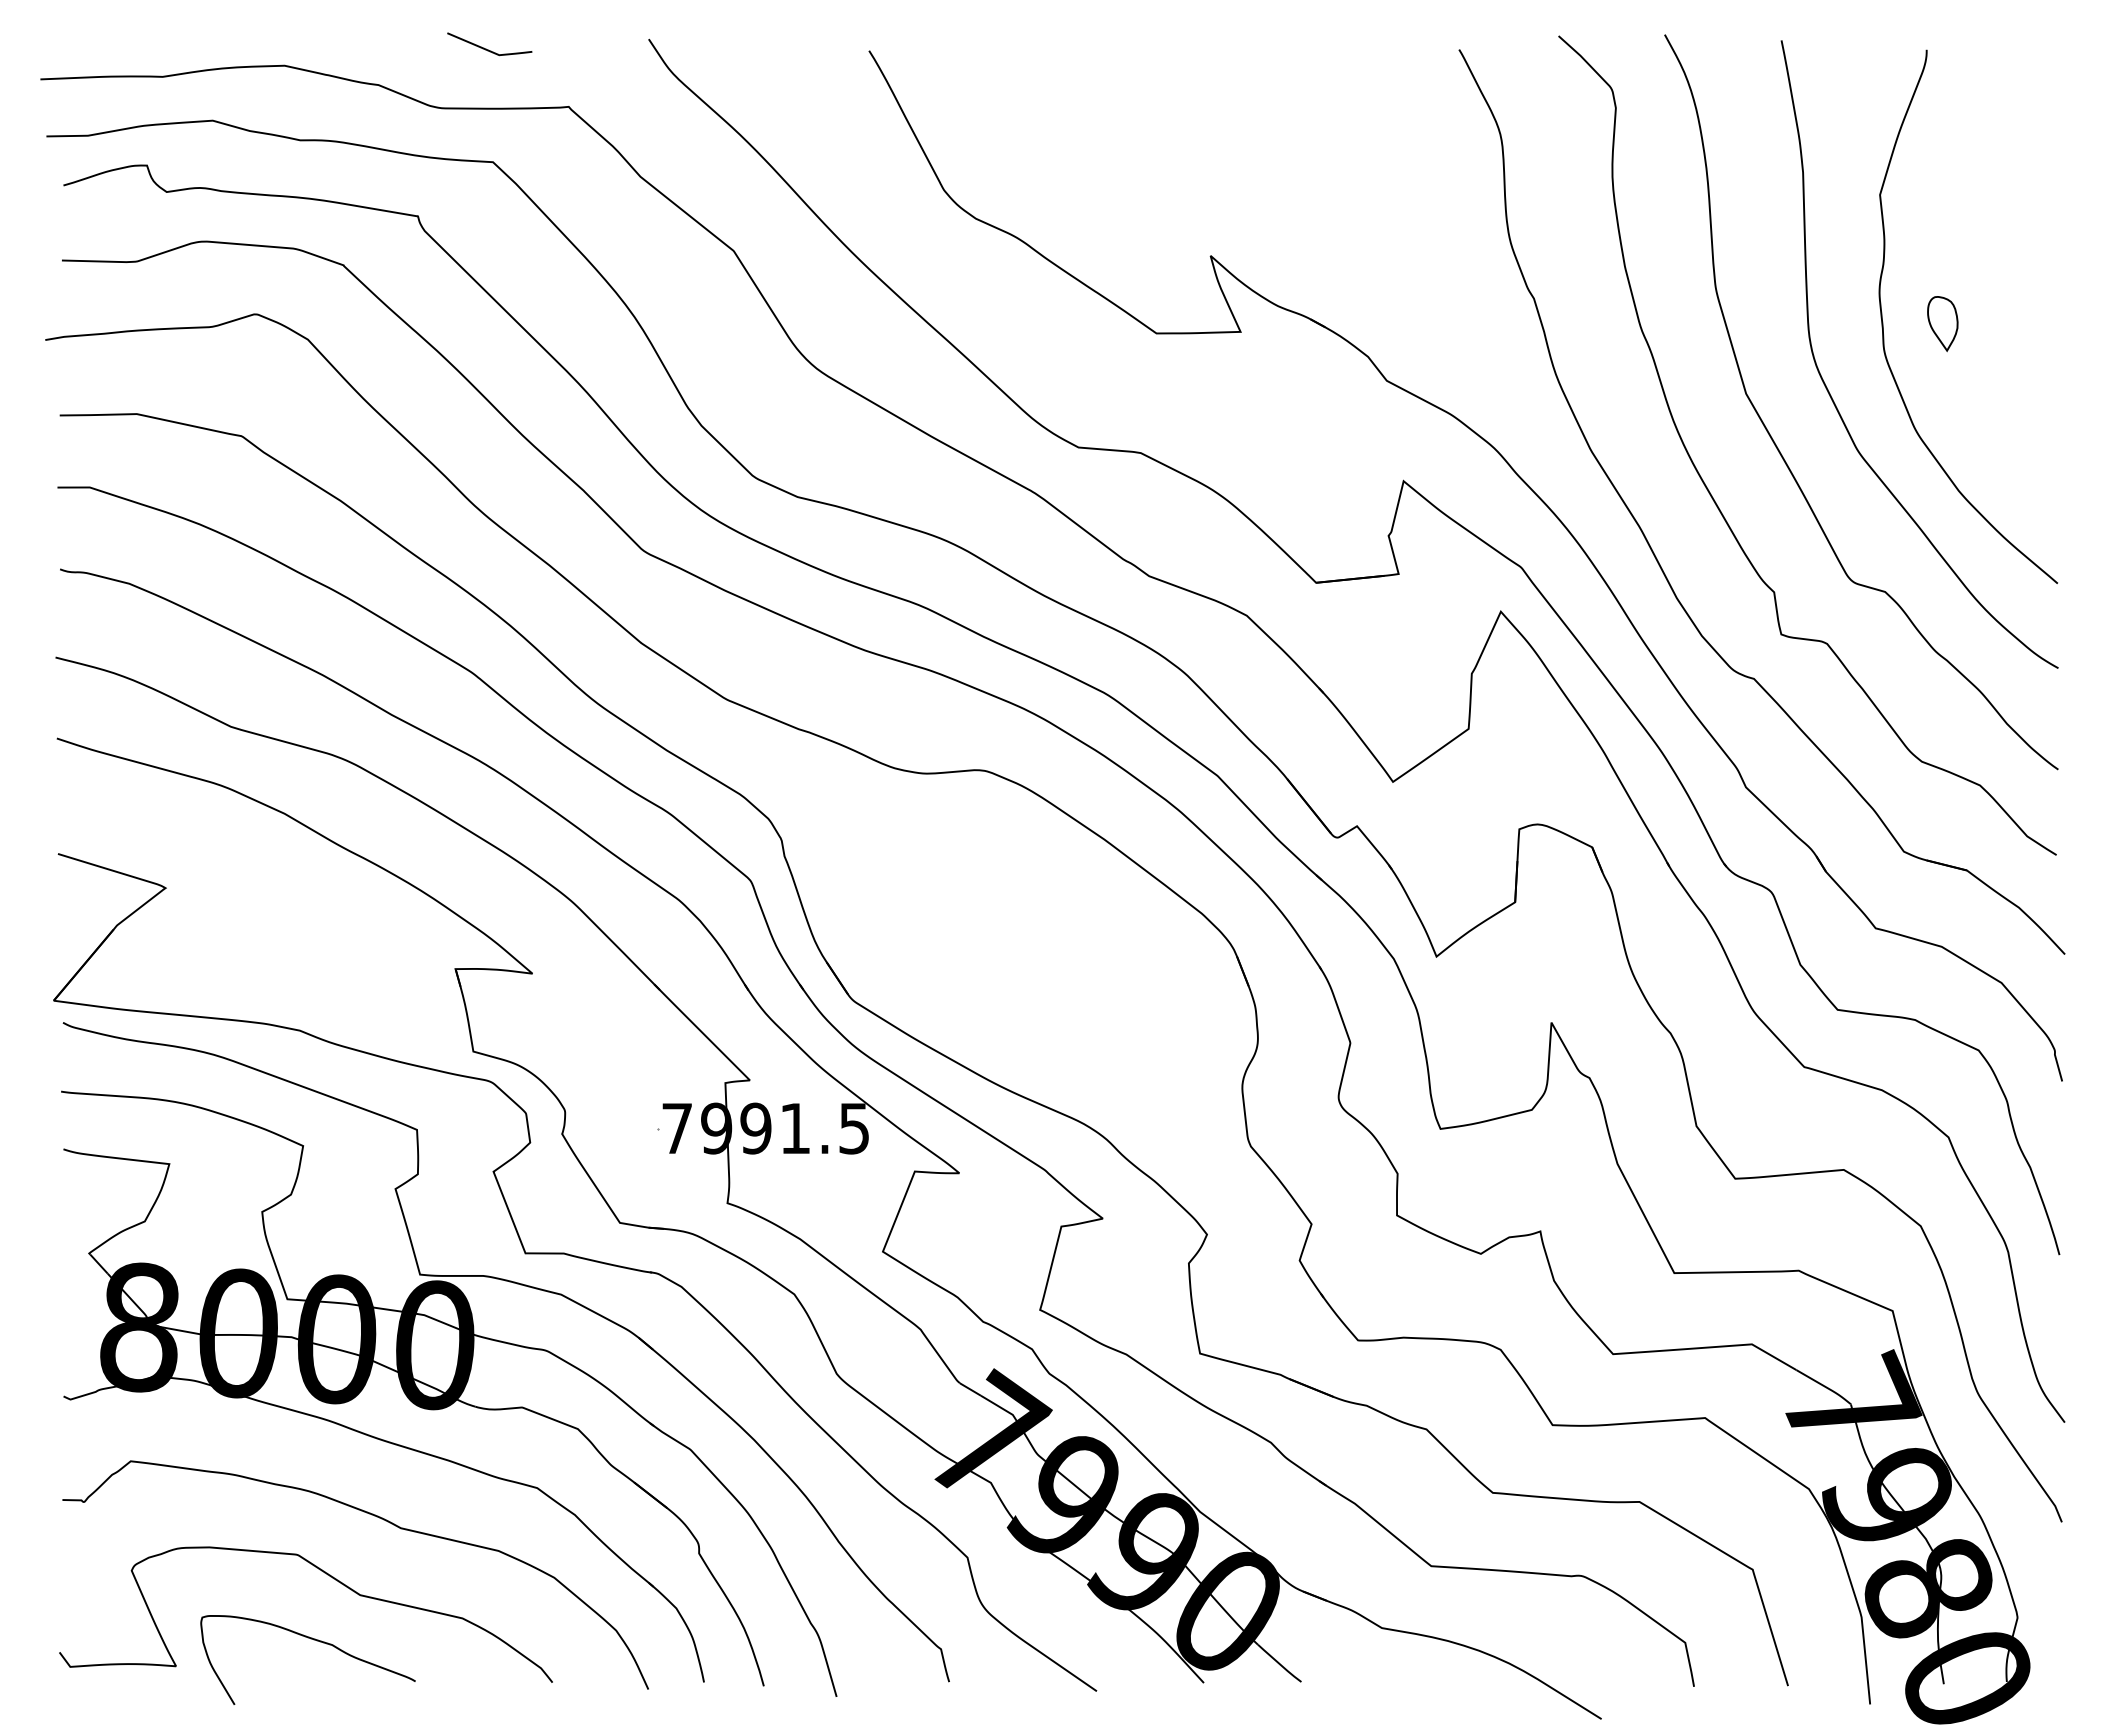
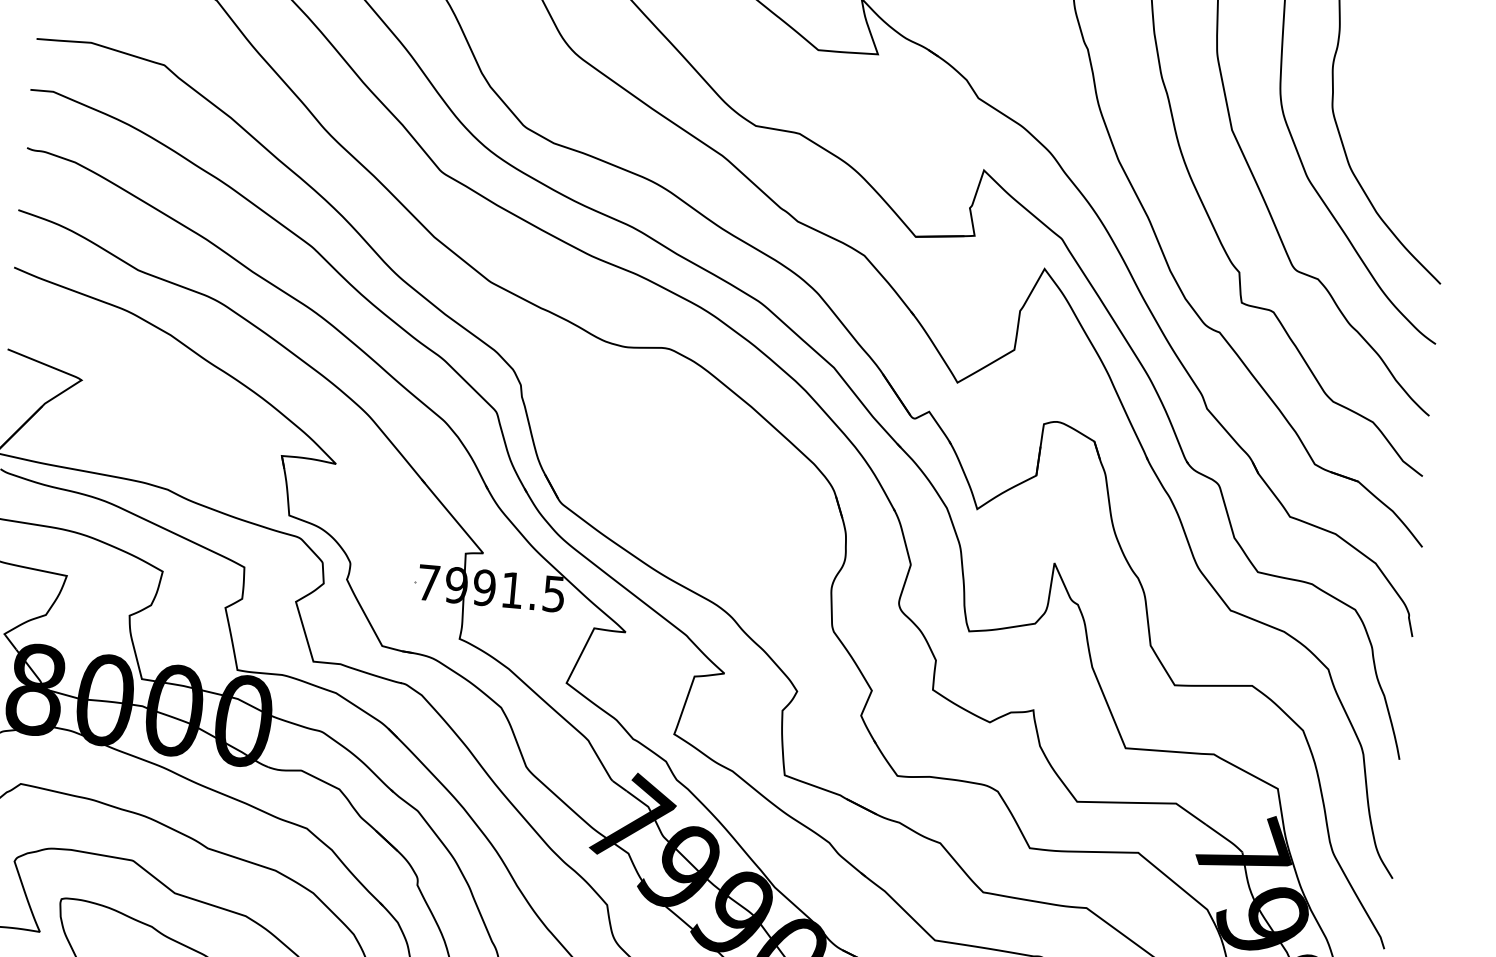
part: (1942, 324) -> (1375, 93), removed

